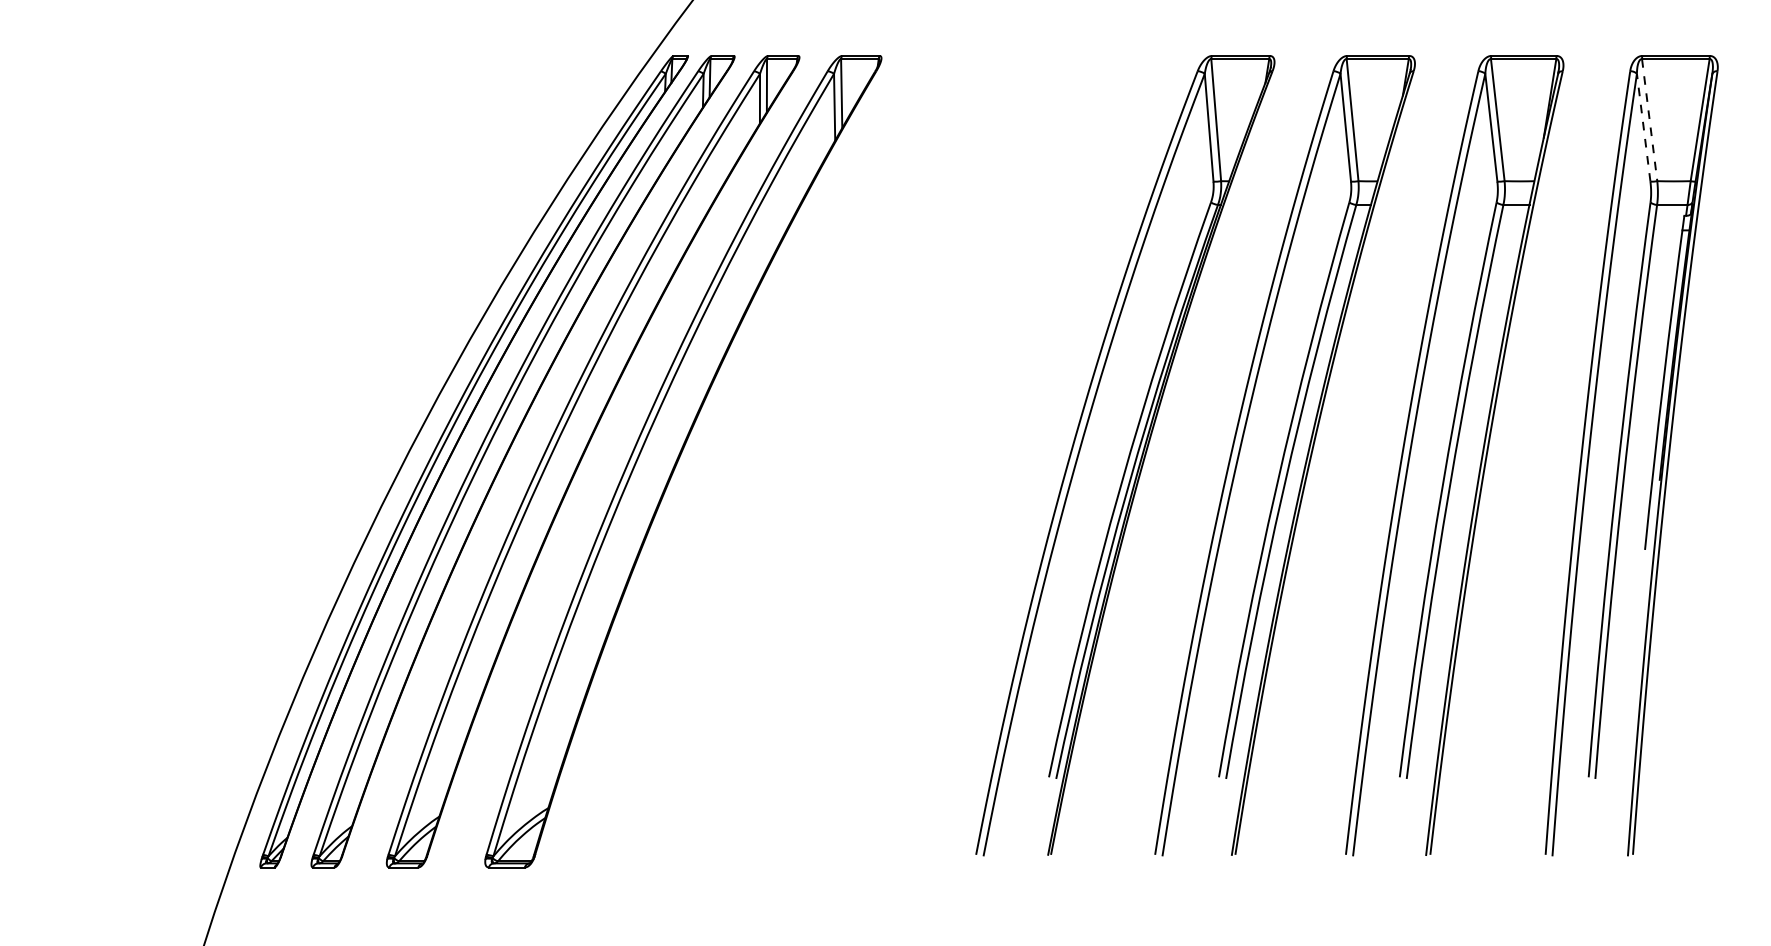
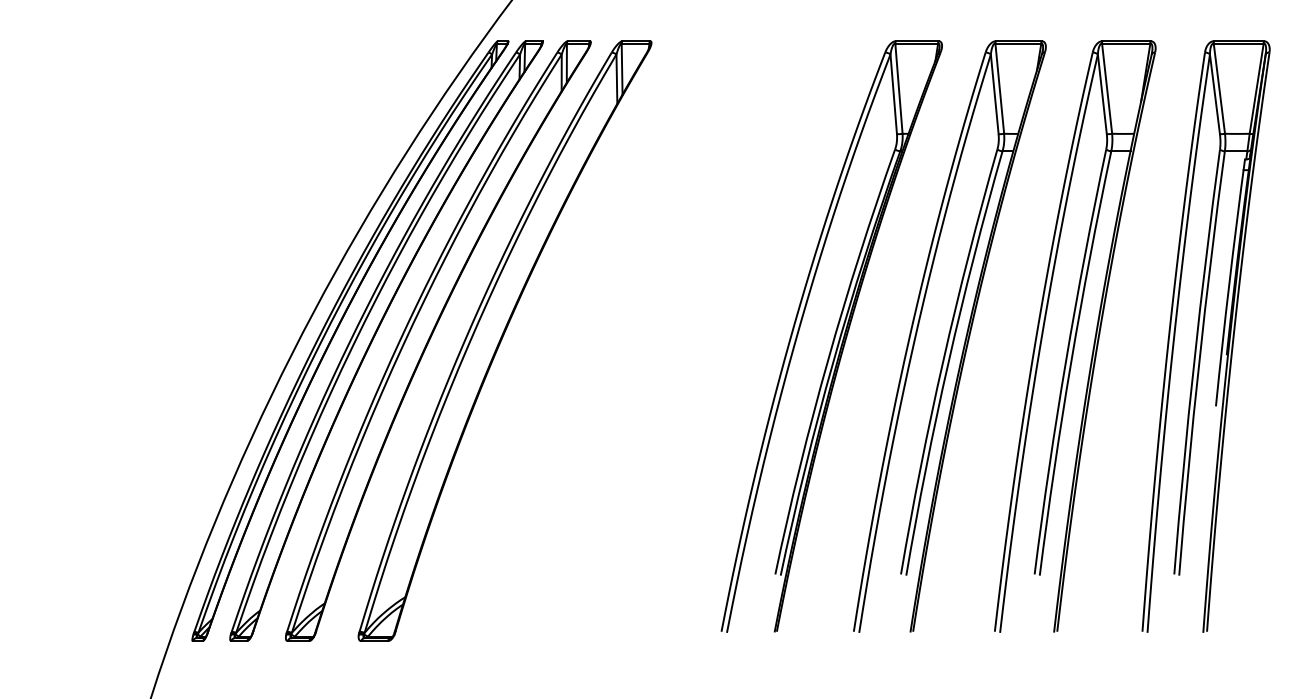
line: (1649, 120) -> (1219, 88), dashed -> solid
line: (1643, 127) -> (1214, 94), dashed -> solid

